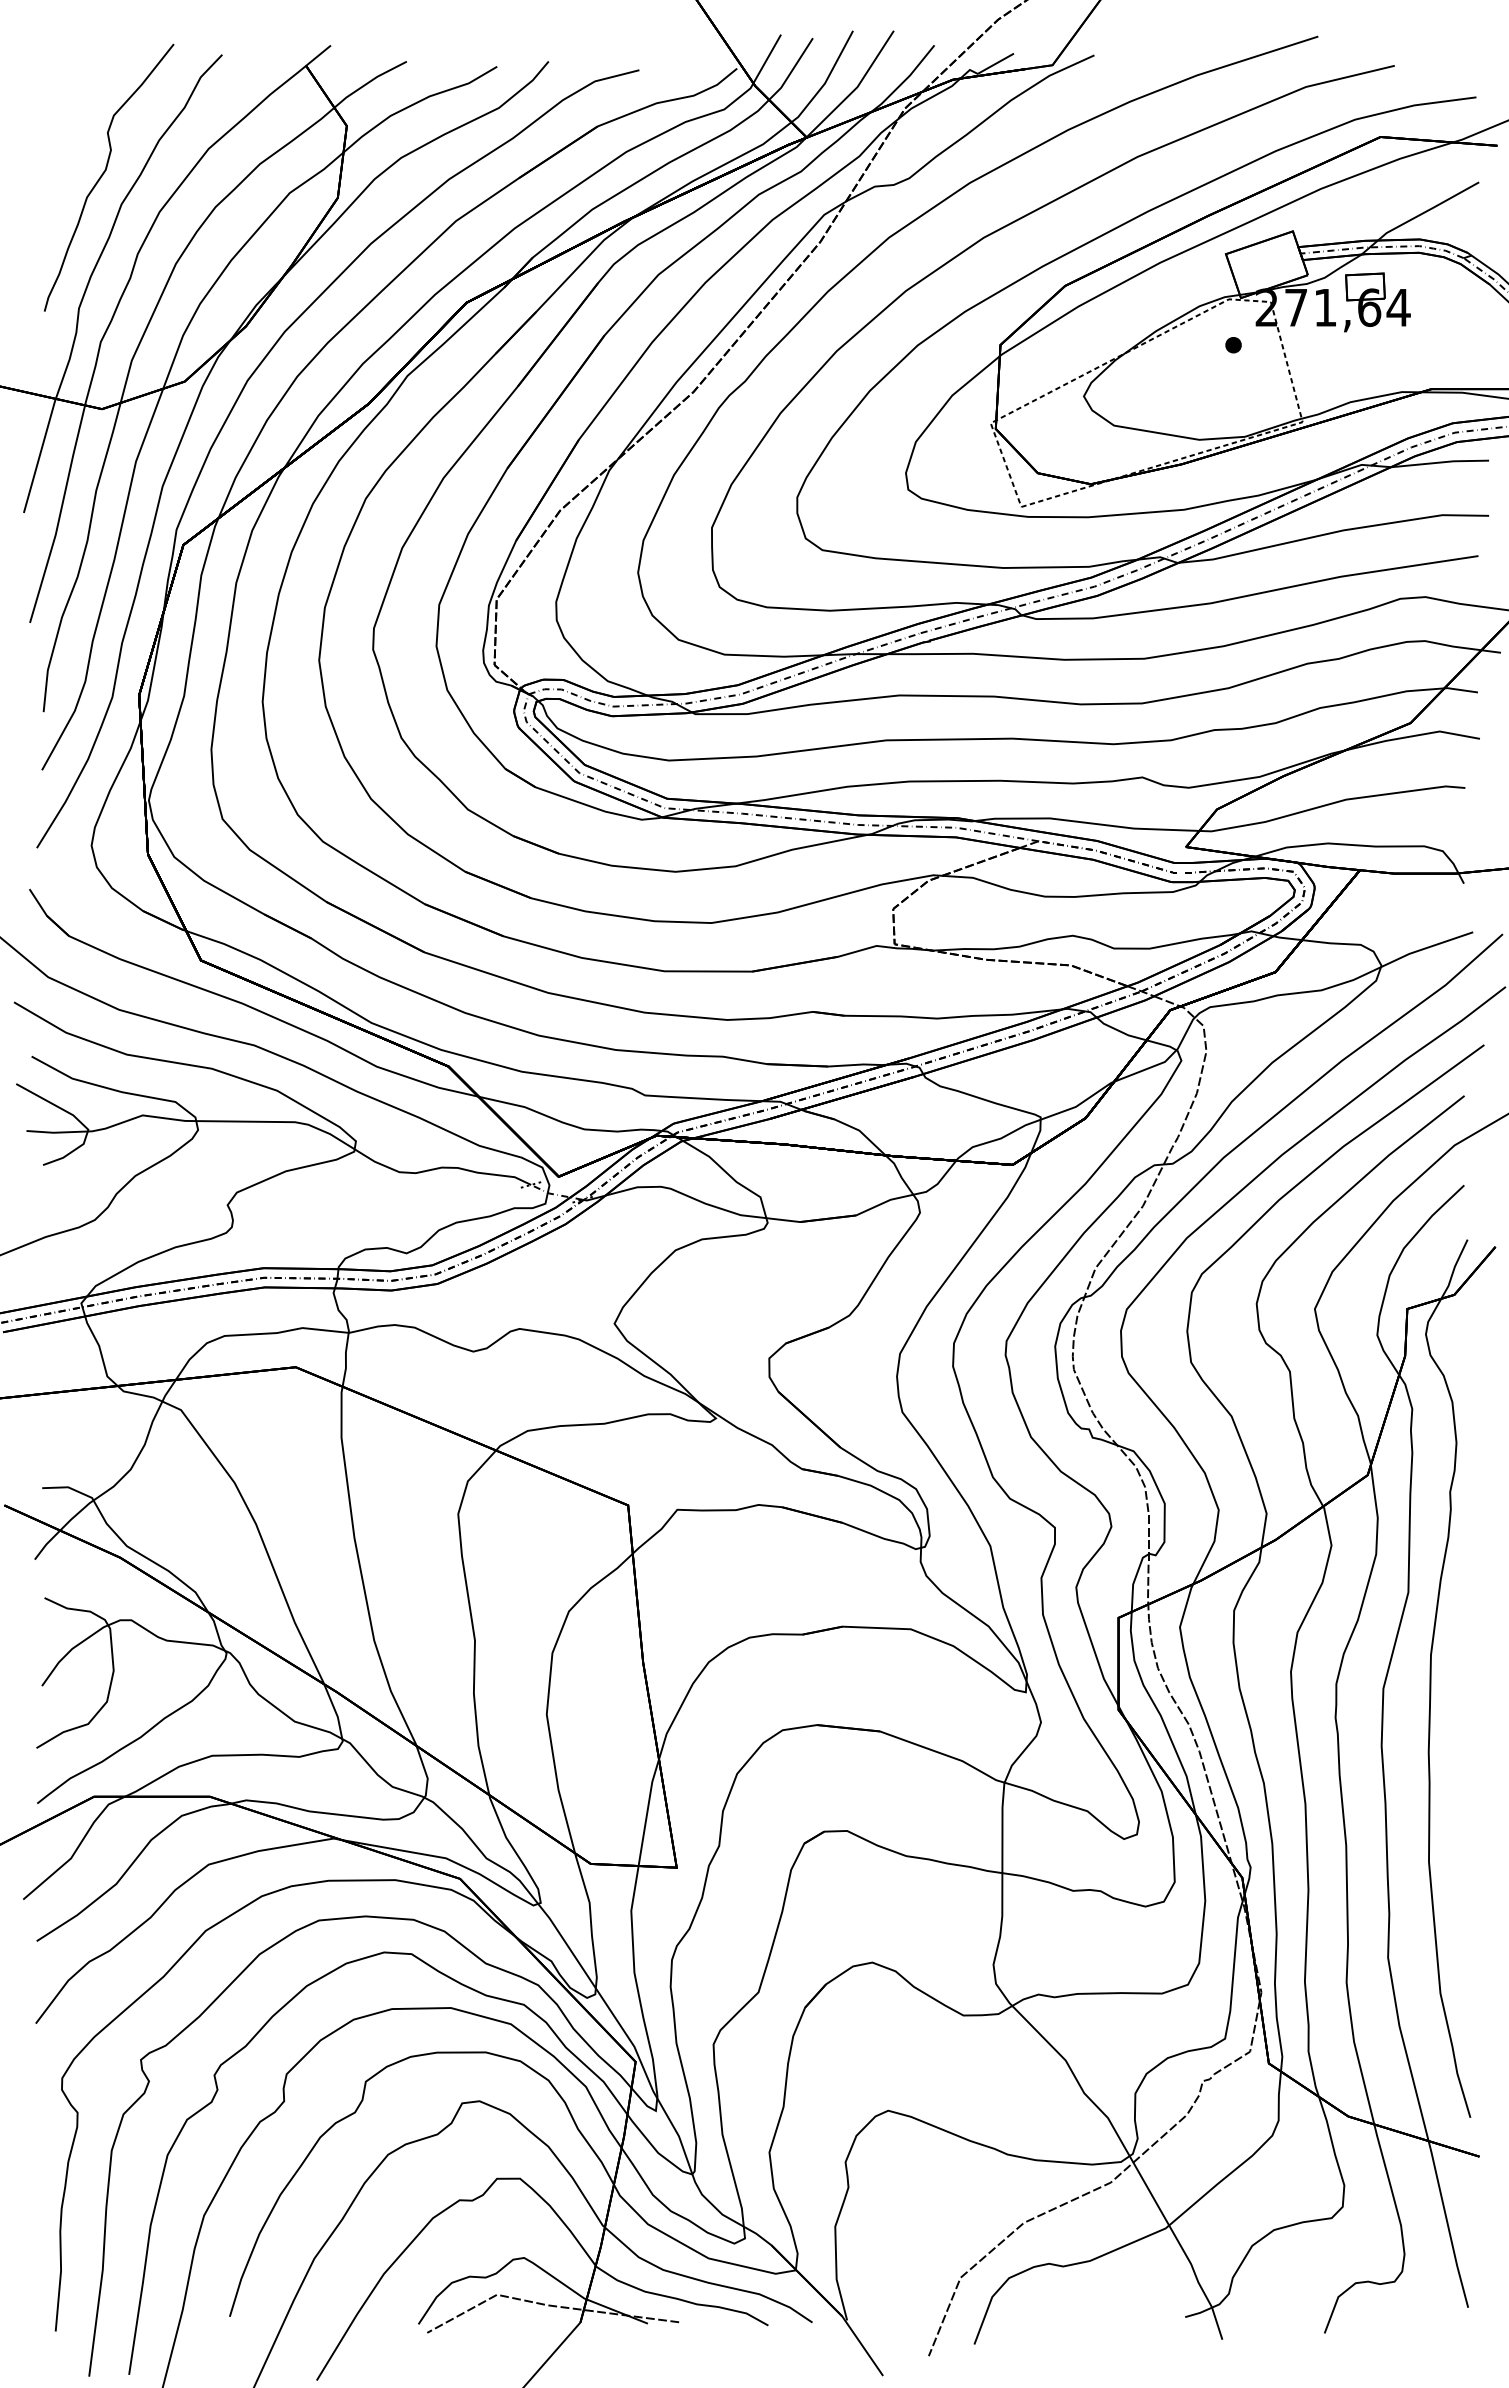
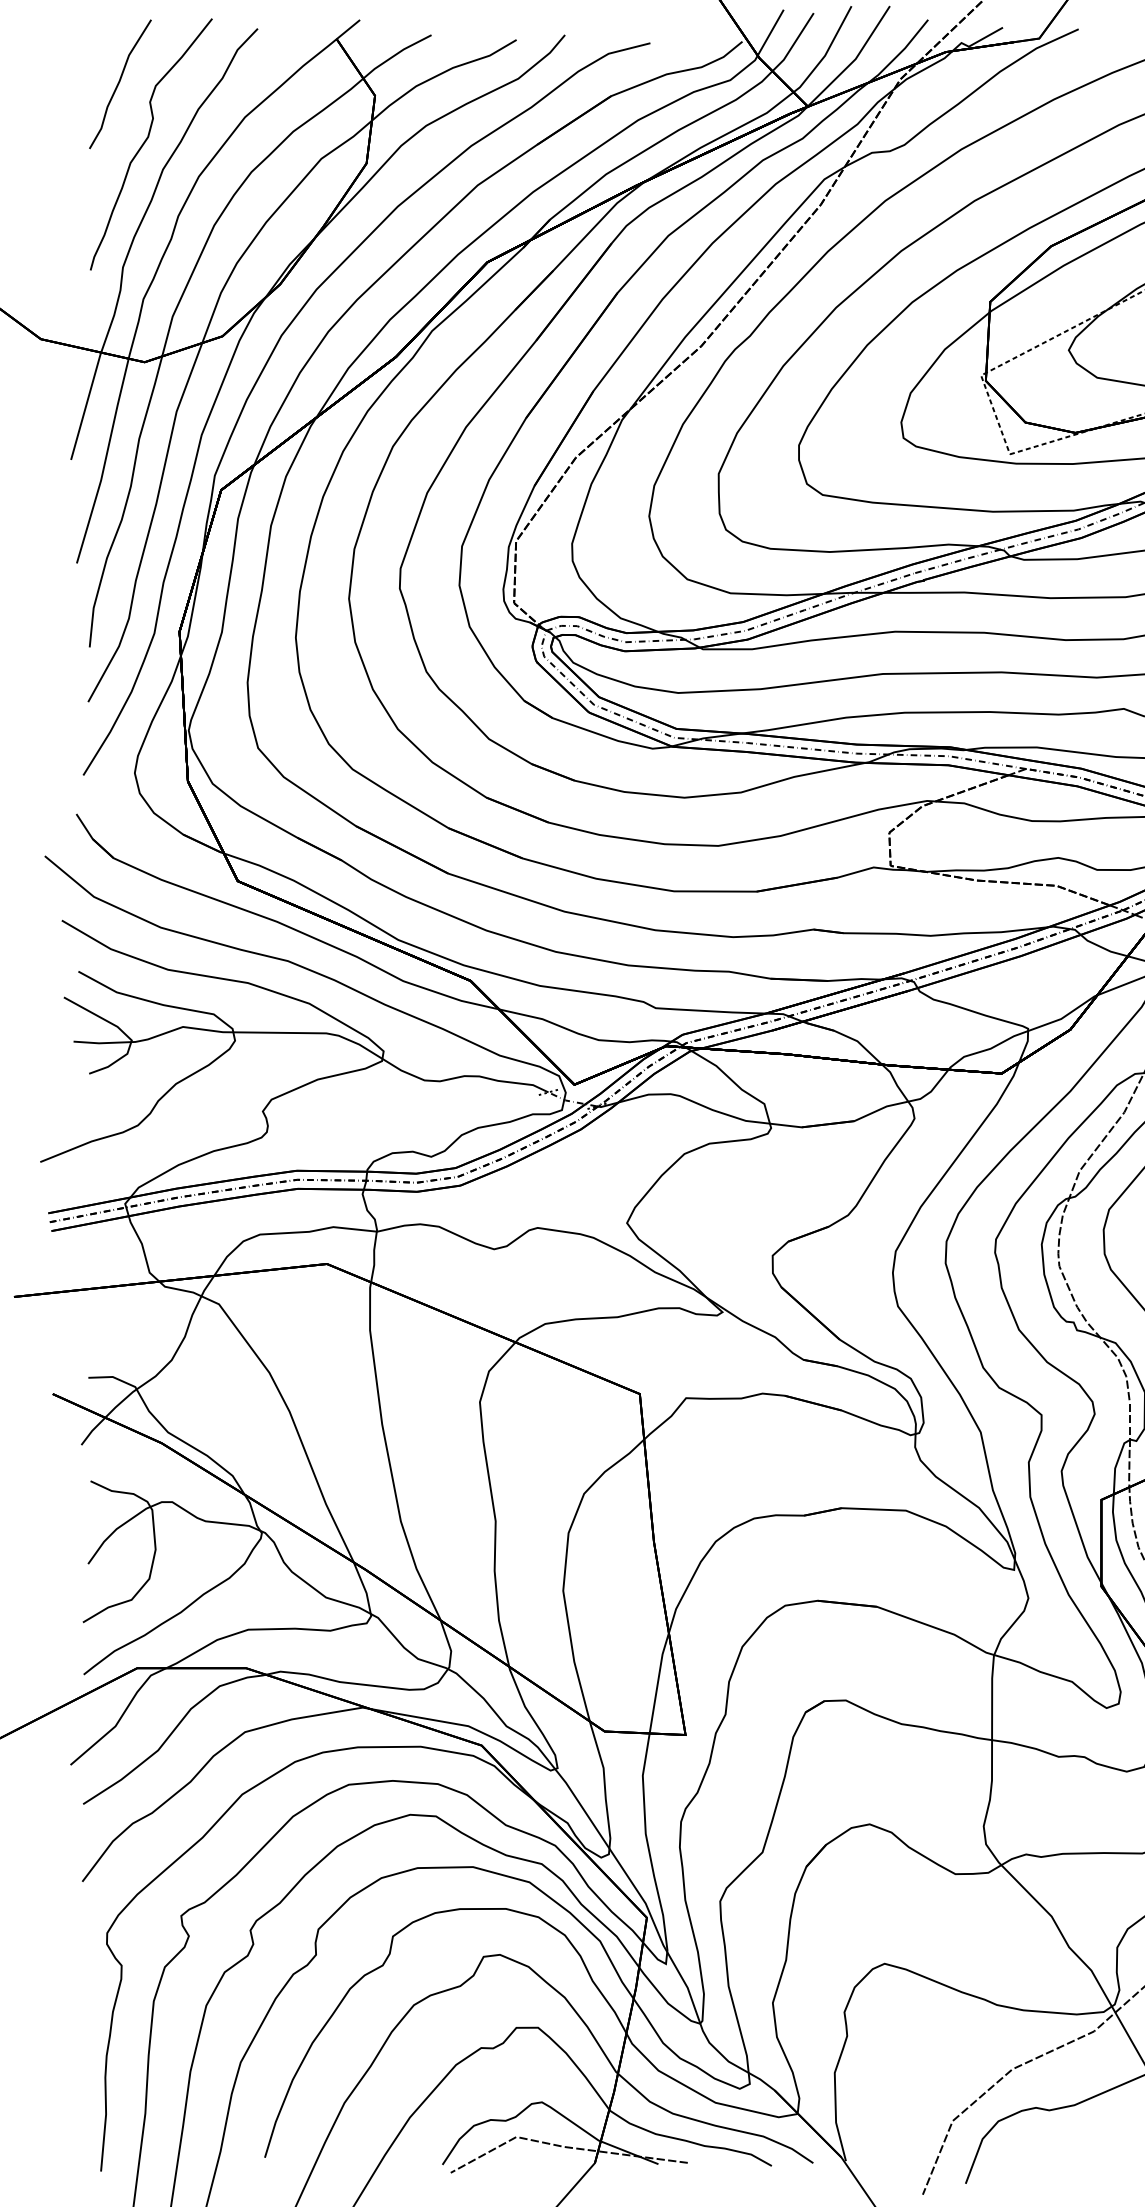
curve: (75, 113) -> (119, 83), added

